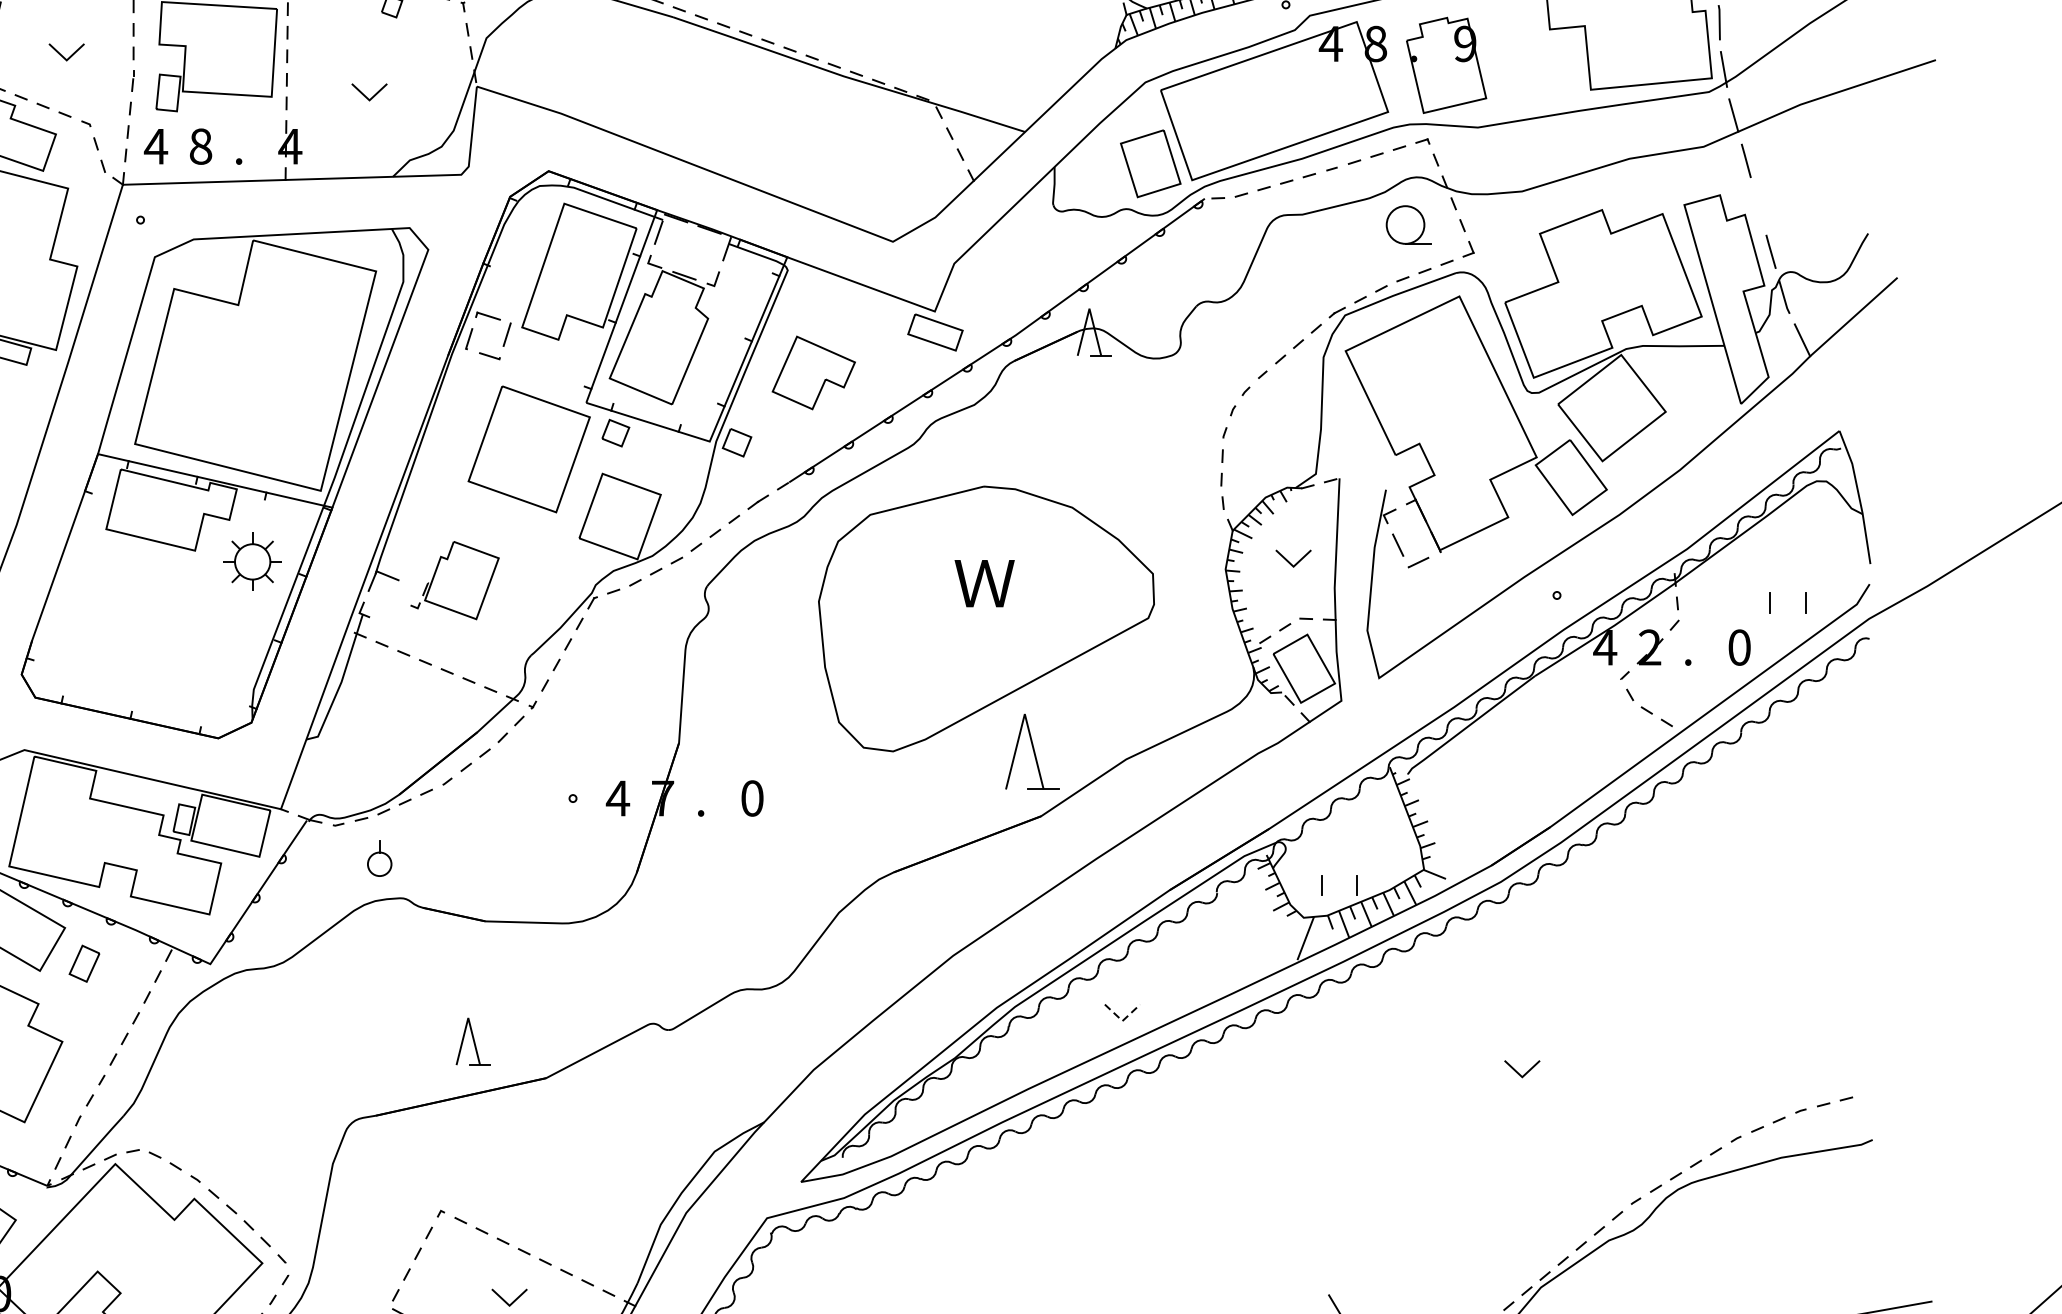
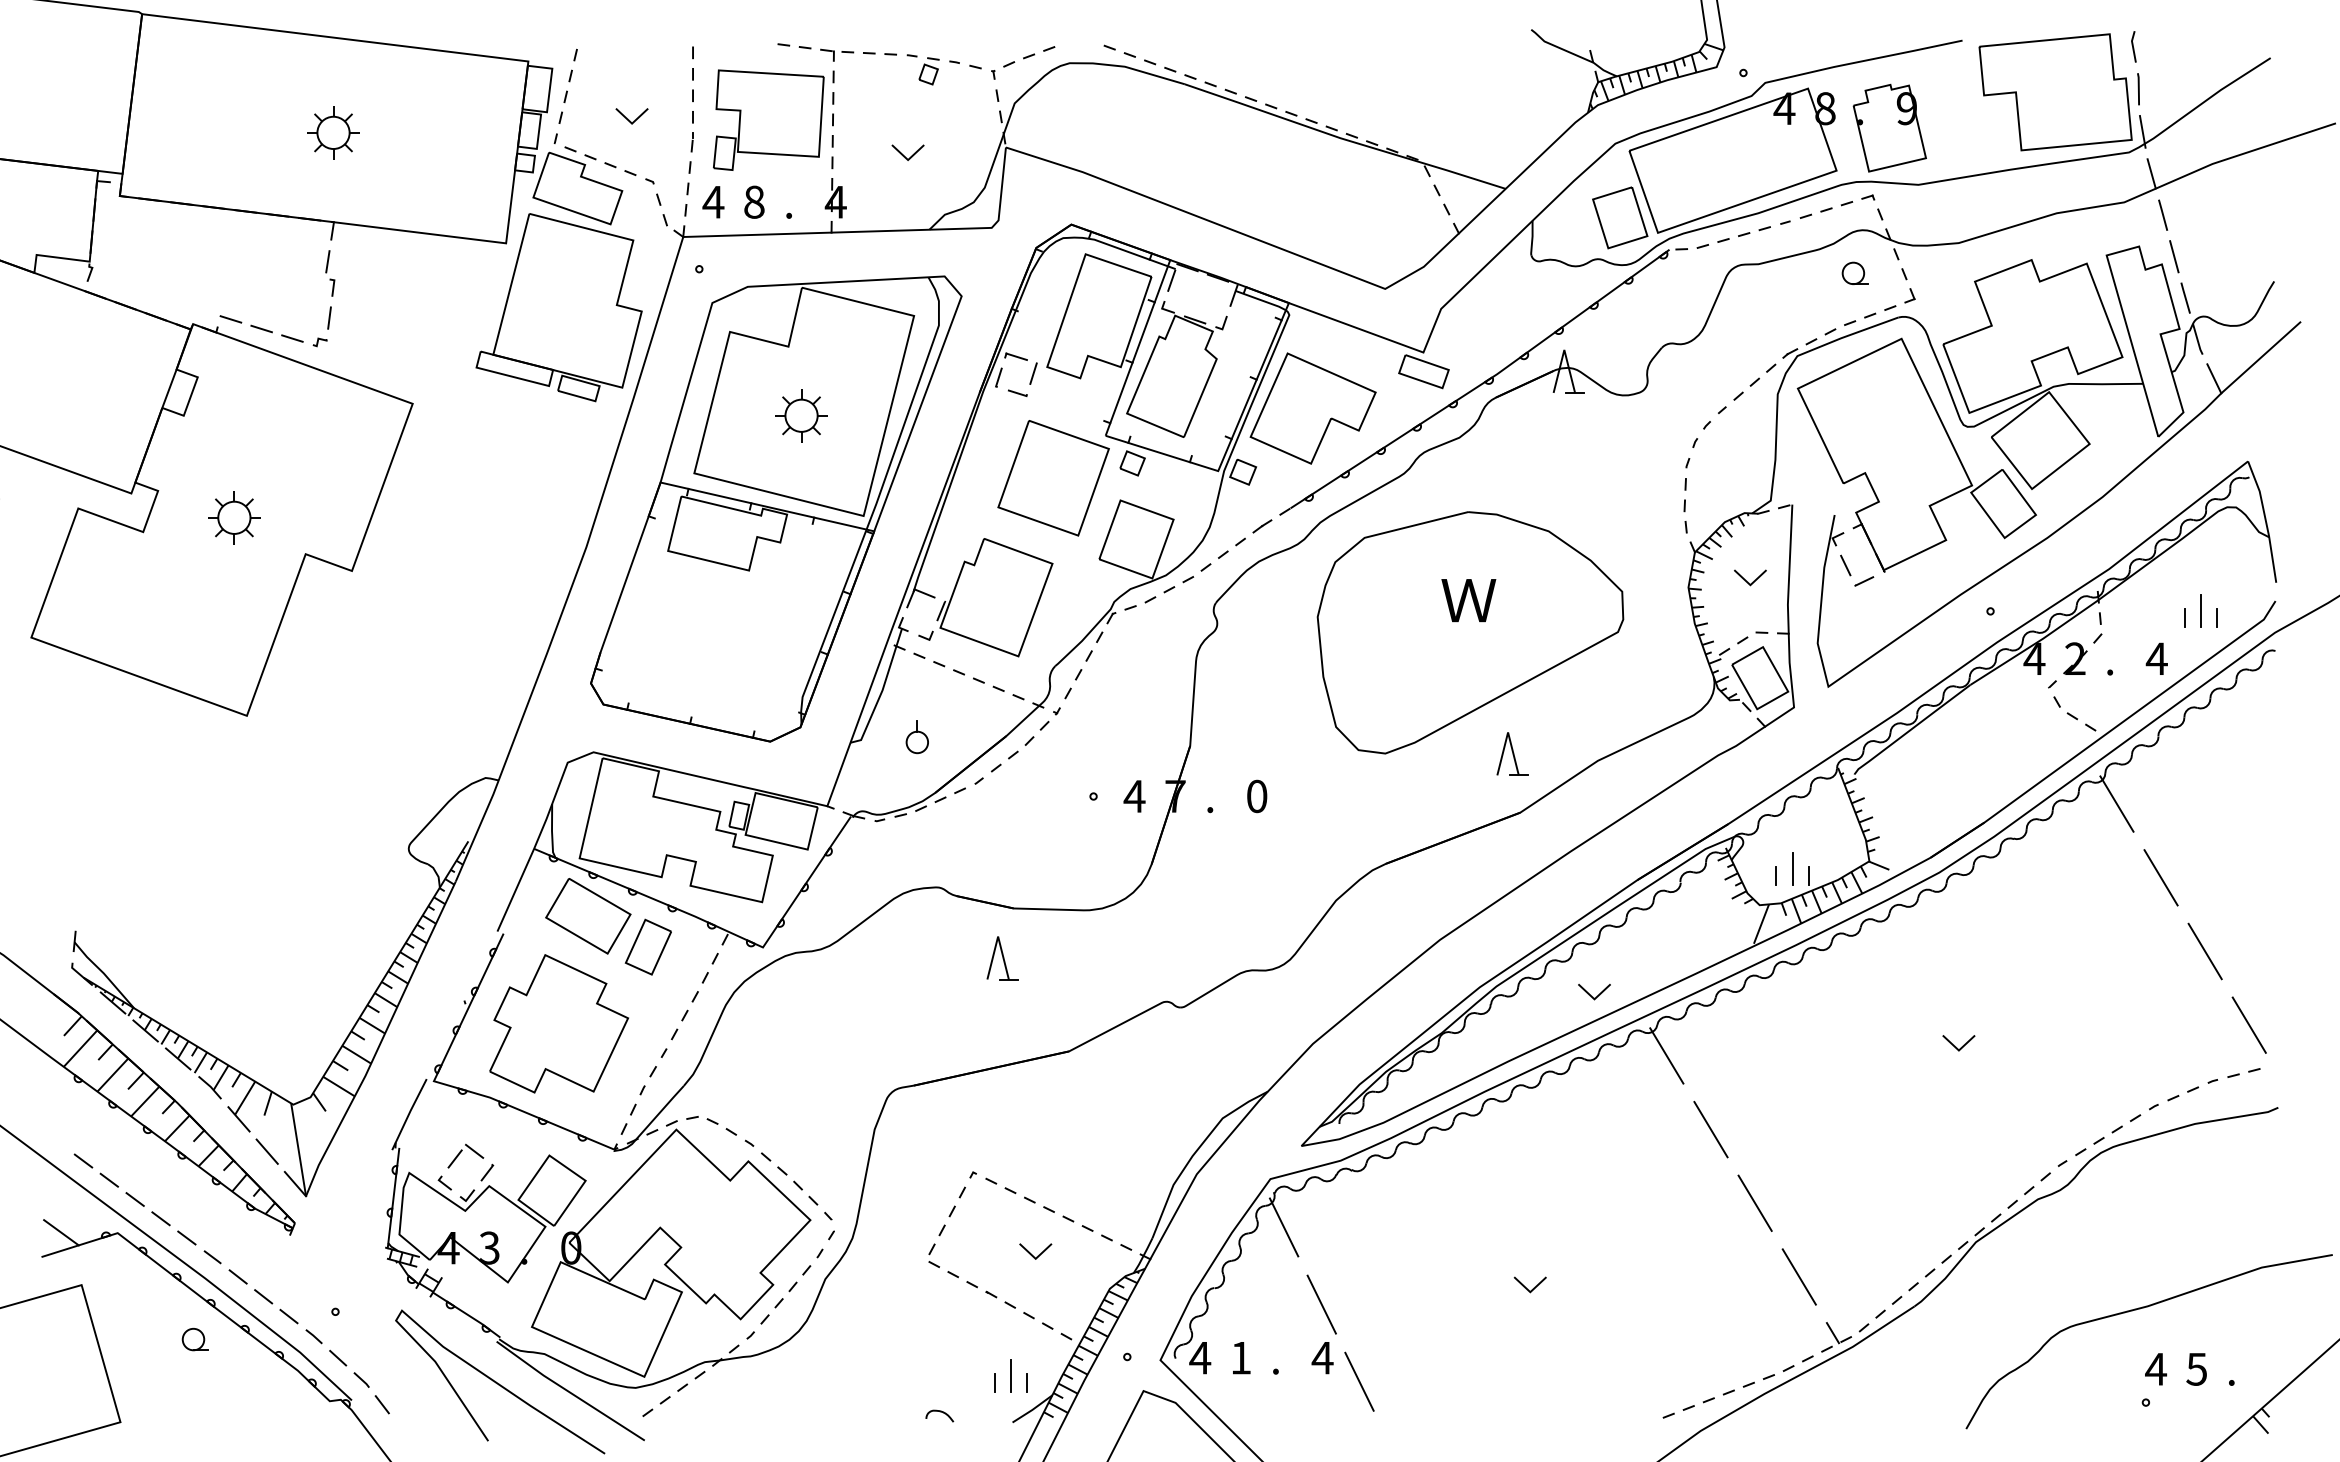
line: (1758, 206) -> (2174, 256), added
part: (1407, 223) -> (1854, 272), size x0.62
part: (813, 372) -> (1312, 408), size x1.67
part: (252, 561) -> (801, 415), moved
part: (454, 580) -> (985, 597), size x1.67
line: (1788, 594) -> (2201, 610), added
text: (1739, 647) -> (2156, 658), 0 -> 4
part: (1032, 751) -> (1512, 753), size x0.62
line: (1695, 806) -> (2116, 803), added
part: (378, 858) -> (916, 737), moved
line: (1339, 877) -> (1792, 868), added
line: (1743, 887) -> (2160, 877), added
part: (83, 963) -> (647, 946), size x1.67
line: (1791, 968) -> (2204, 951), added
line: (1122, 1021) -> (1594, 999), dashed -> solid
part: (473, 1042) -> (1002, 958), moved
line: (1839, 1048) -> (2248, 1024), added
line: (1201, 1082) -> (1666, 1055), added
line: (1249, 1163) -> (1710, 1129), added
line: (1298, 1243) -> (1754, 1202), added
line: (781, 1271) -> (1283, 1227), added

